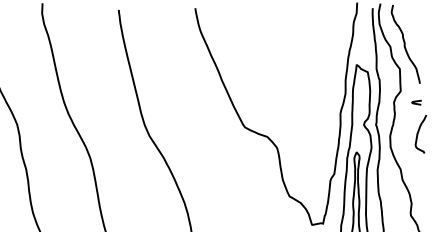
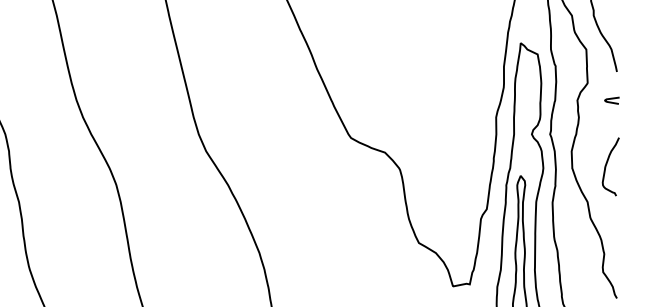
curve: (418, 133) -> (607, 165), moved

